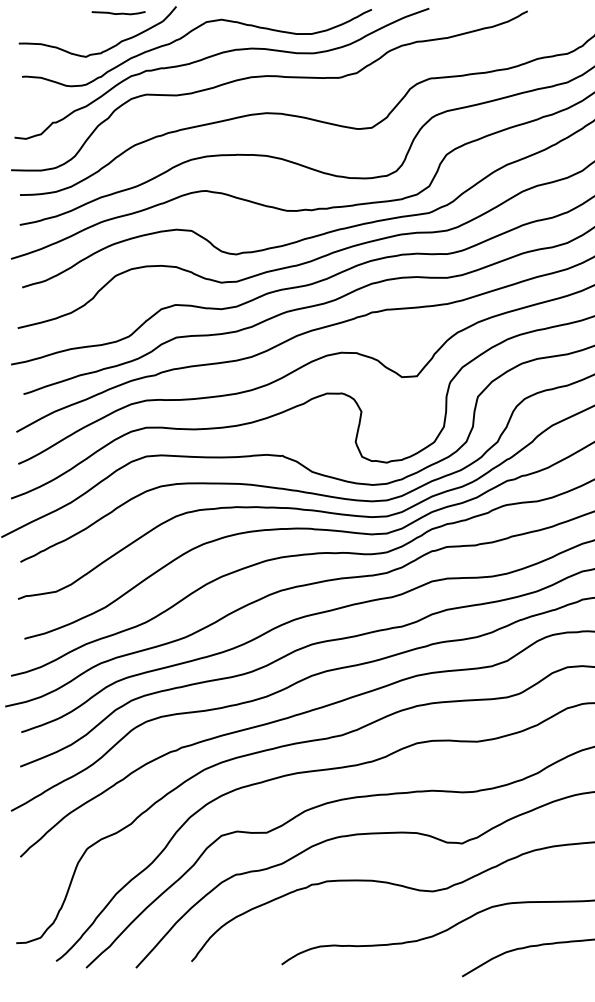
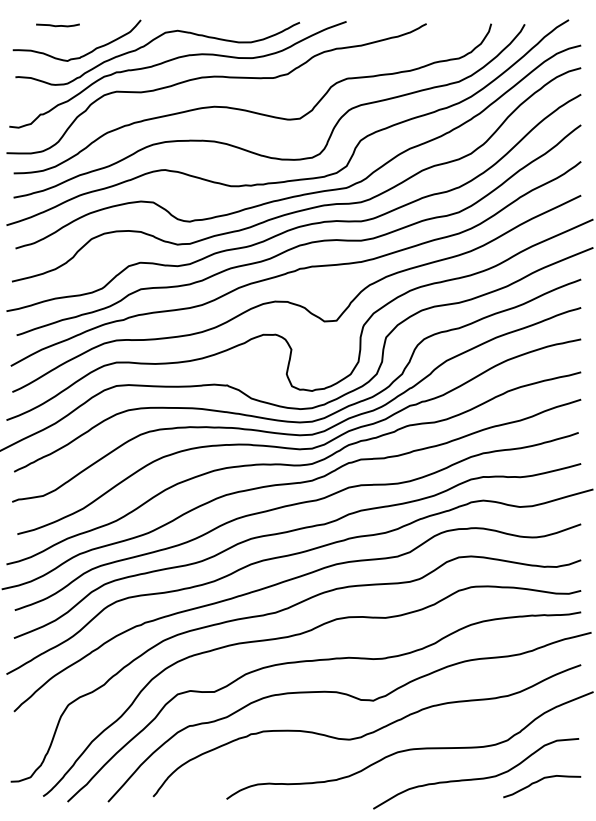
curve: (118, 13) -> (57, 25), moved

